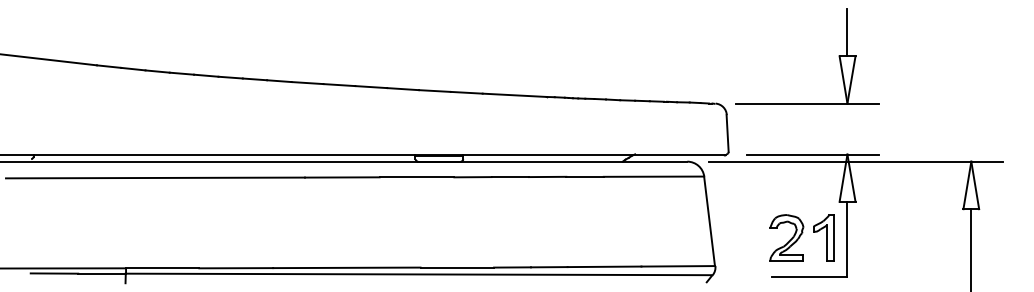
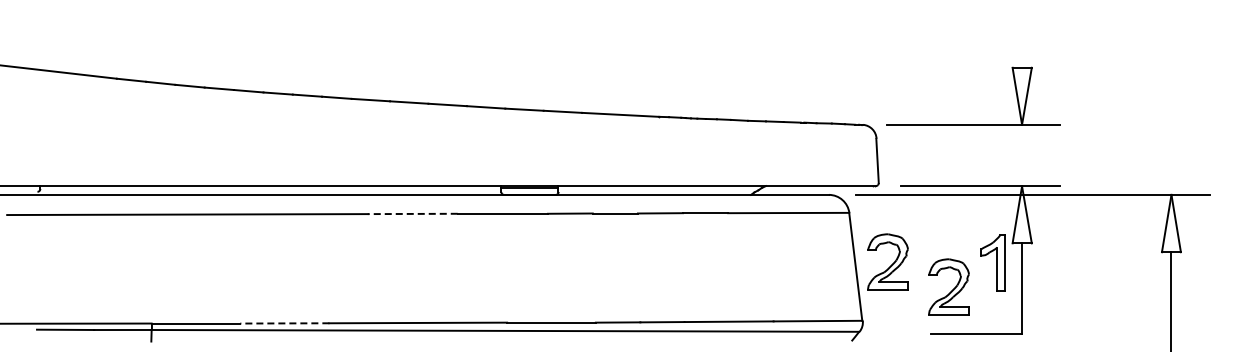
line: (847, 31) -> (1022, 38), removed
line: (342, 177) -> (412, 213), solid -> dashed
part: (735, 216) -> (887, 261), added
part: (822, 237) -> (992, 262), moved
line: (235, 268) -> (284, 323), solid -> dashed

